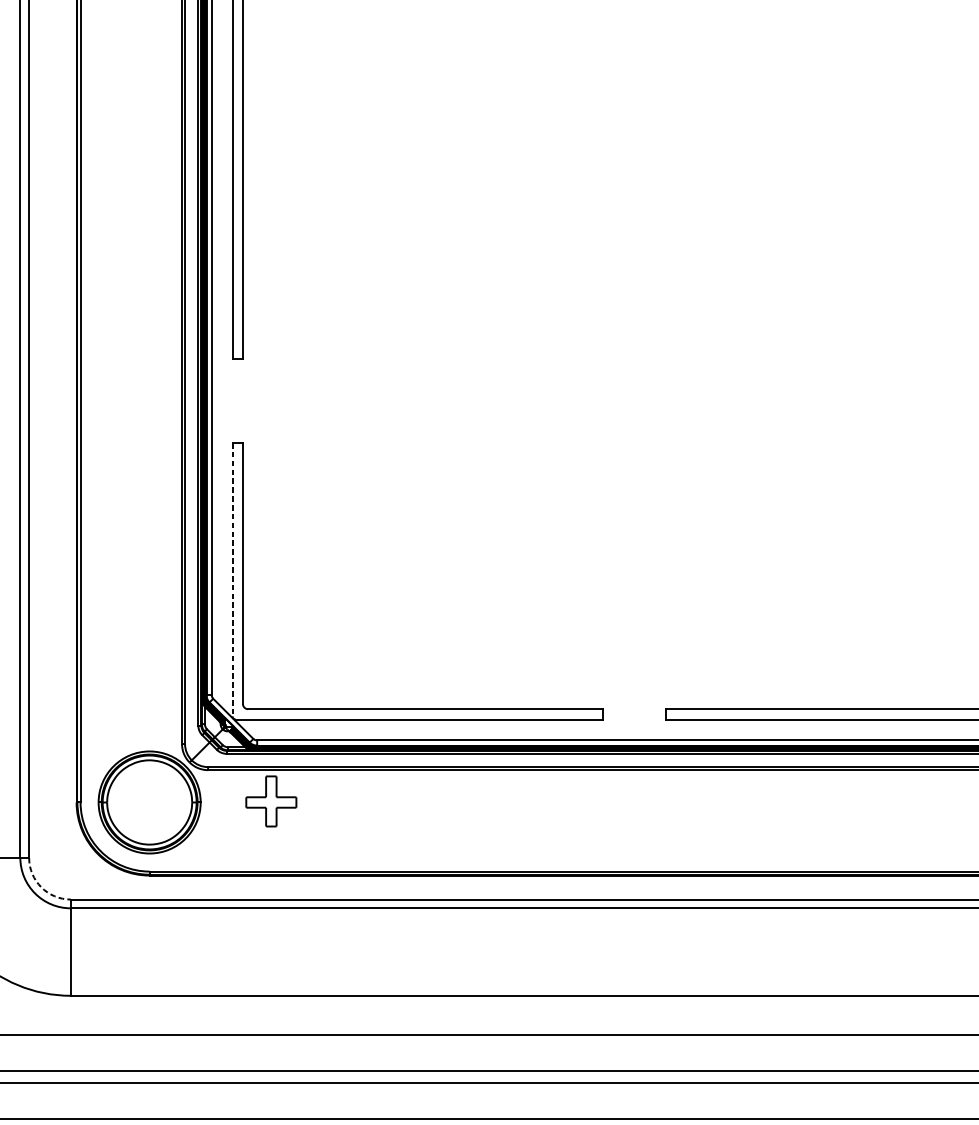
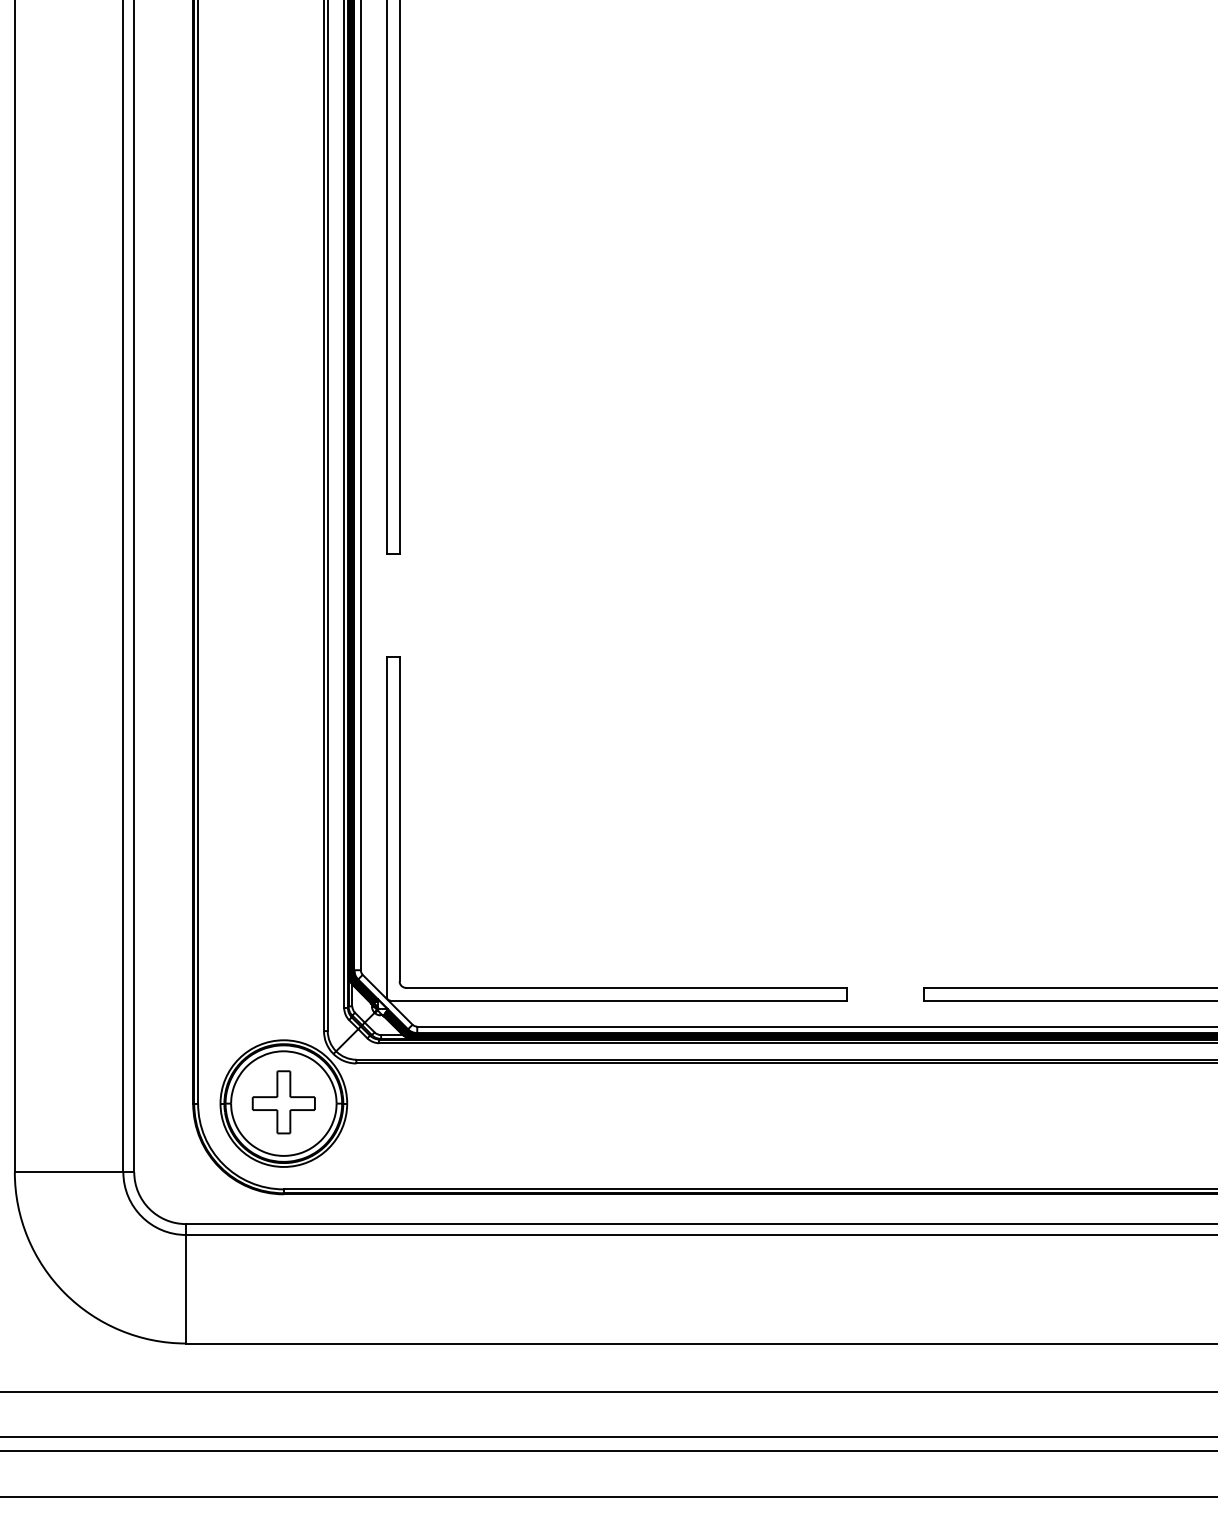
line: (232, 579) -> (386, 827), dashed -> solid
part: (271, 801) -> (283, 1102), moved
arc: (41, 886) -> (149, 1208), dashed -> solid

